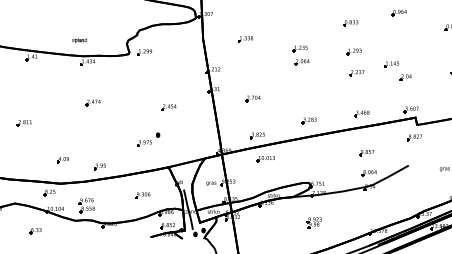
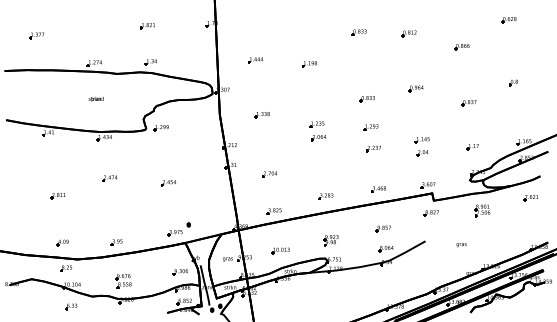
text: (78, 39) -> (95, 98), moved
part: (390, 64) -> (421, 140), moved
part: (168, 107) -> (168, 183), moved
part: (23, 123) -> (57, 196), moved
part: (147, 139) -> (178, 229), moved
part: (265, 158) -> (280, 250), moved
part: (62, 159) -> (62, 242), moved
part: (141, 195) -> (179, 272), moved
part: (86, 205) -> (123, 281), moved
part: (313, 222) -> (330, 240), moved
part: (35, 230) -> (71, 306), moved

